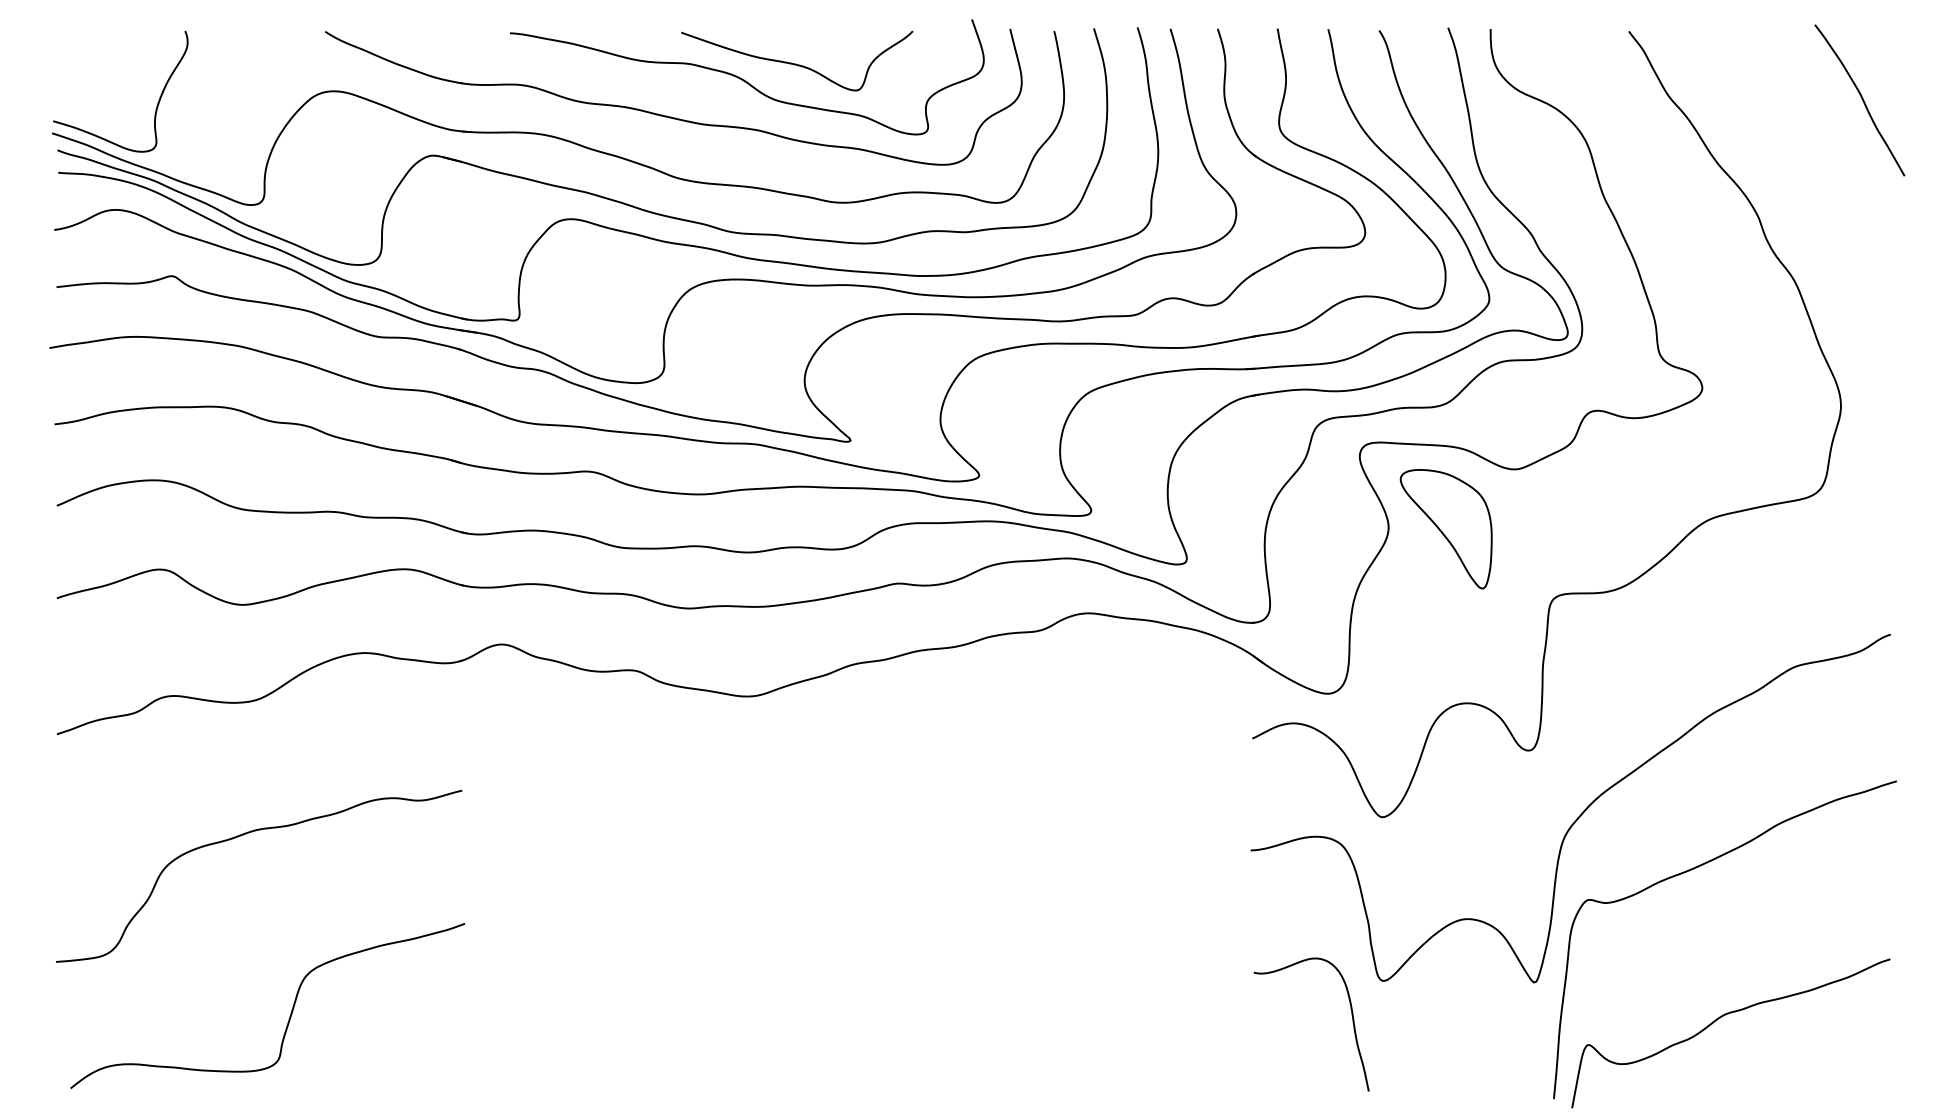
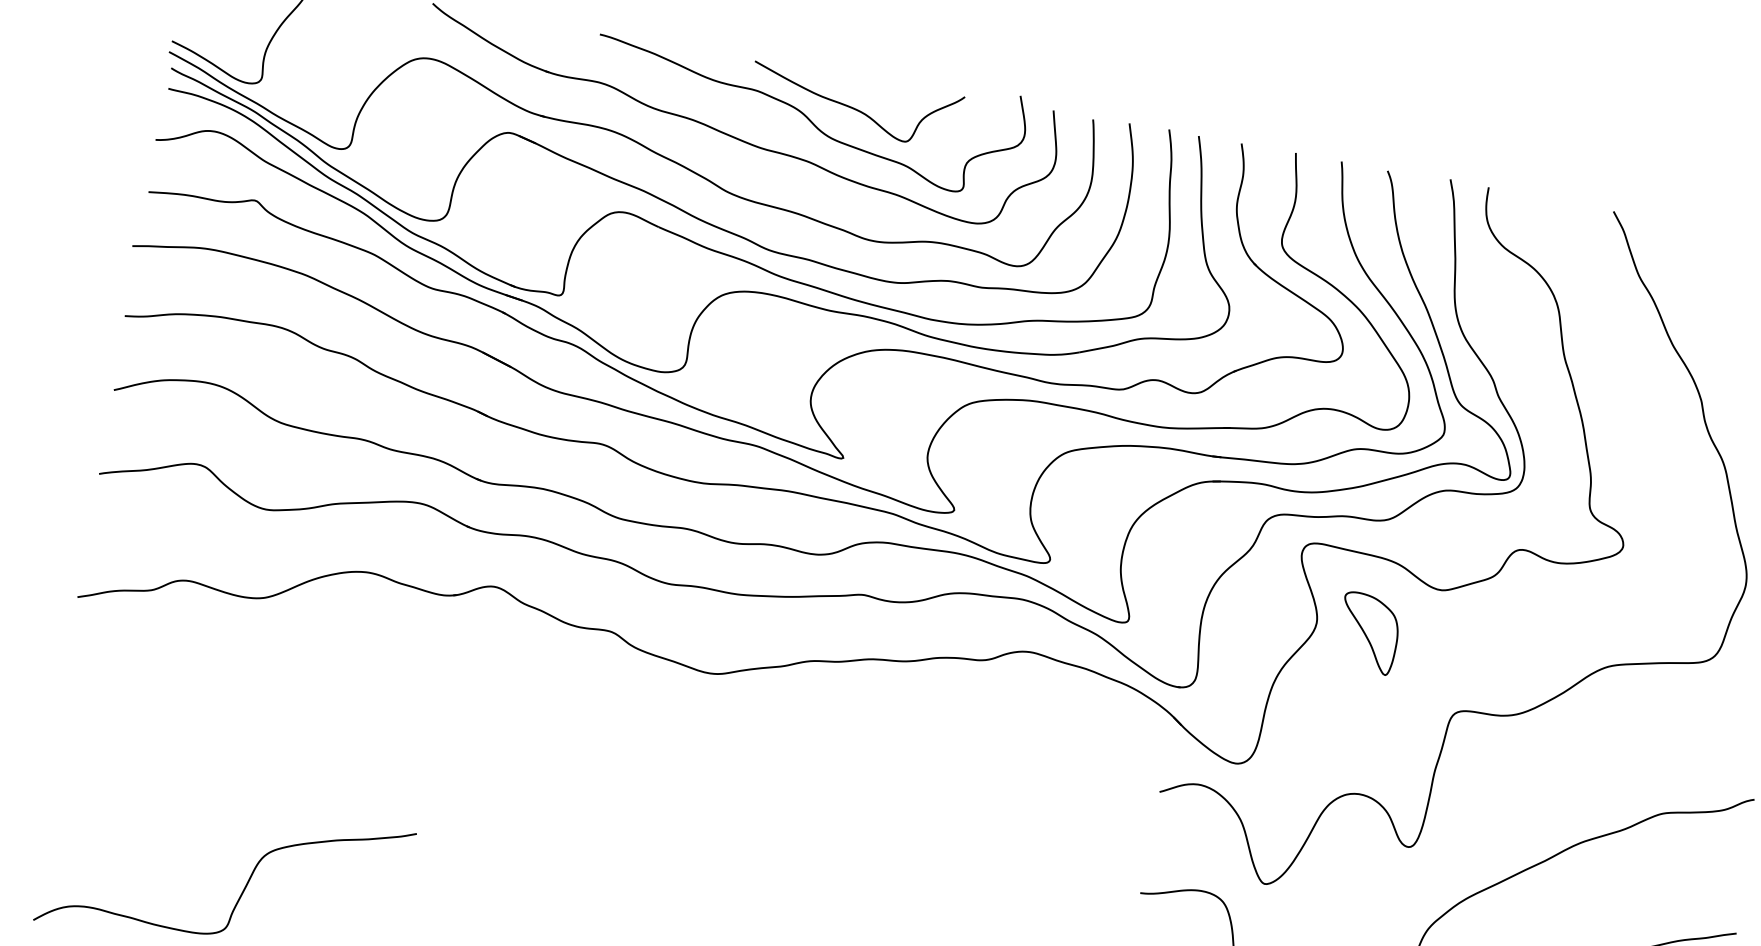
part: (1445, 529) -> (1367, 633), size x0.7
curve: (246, 834) -> (233, 718), removed

